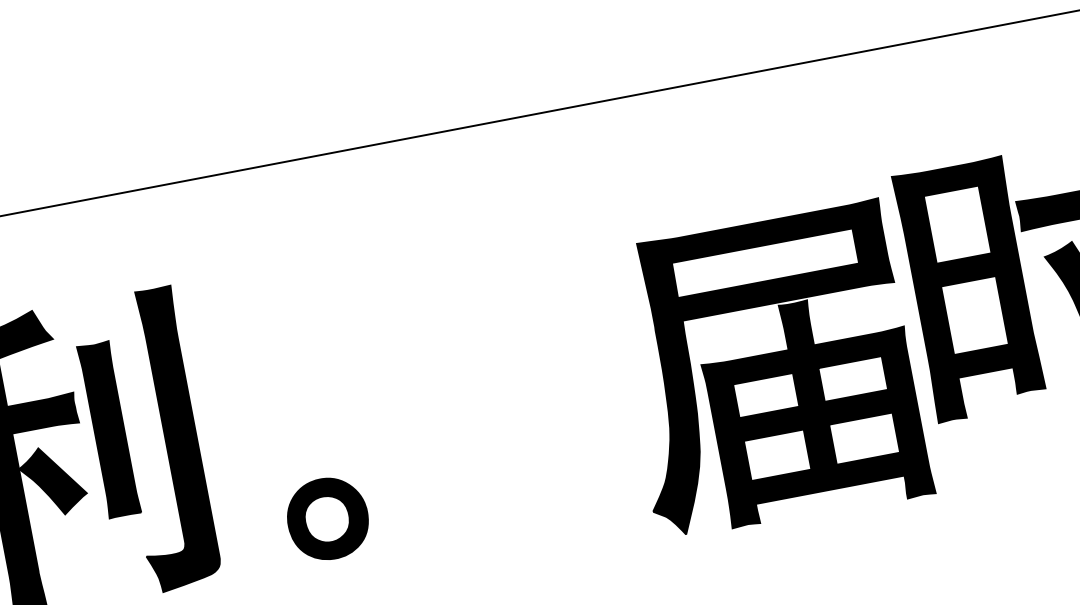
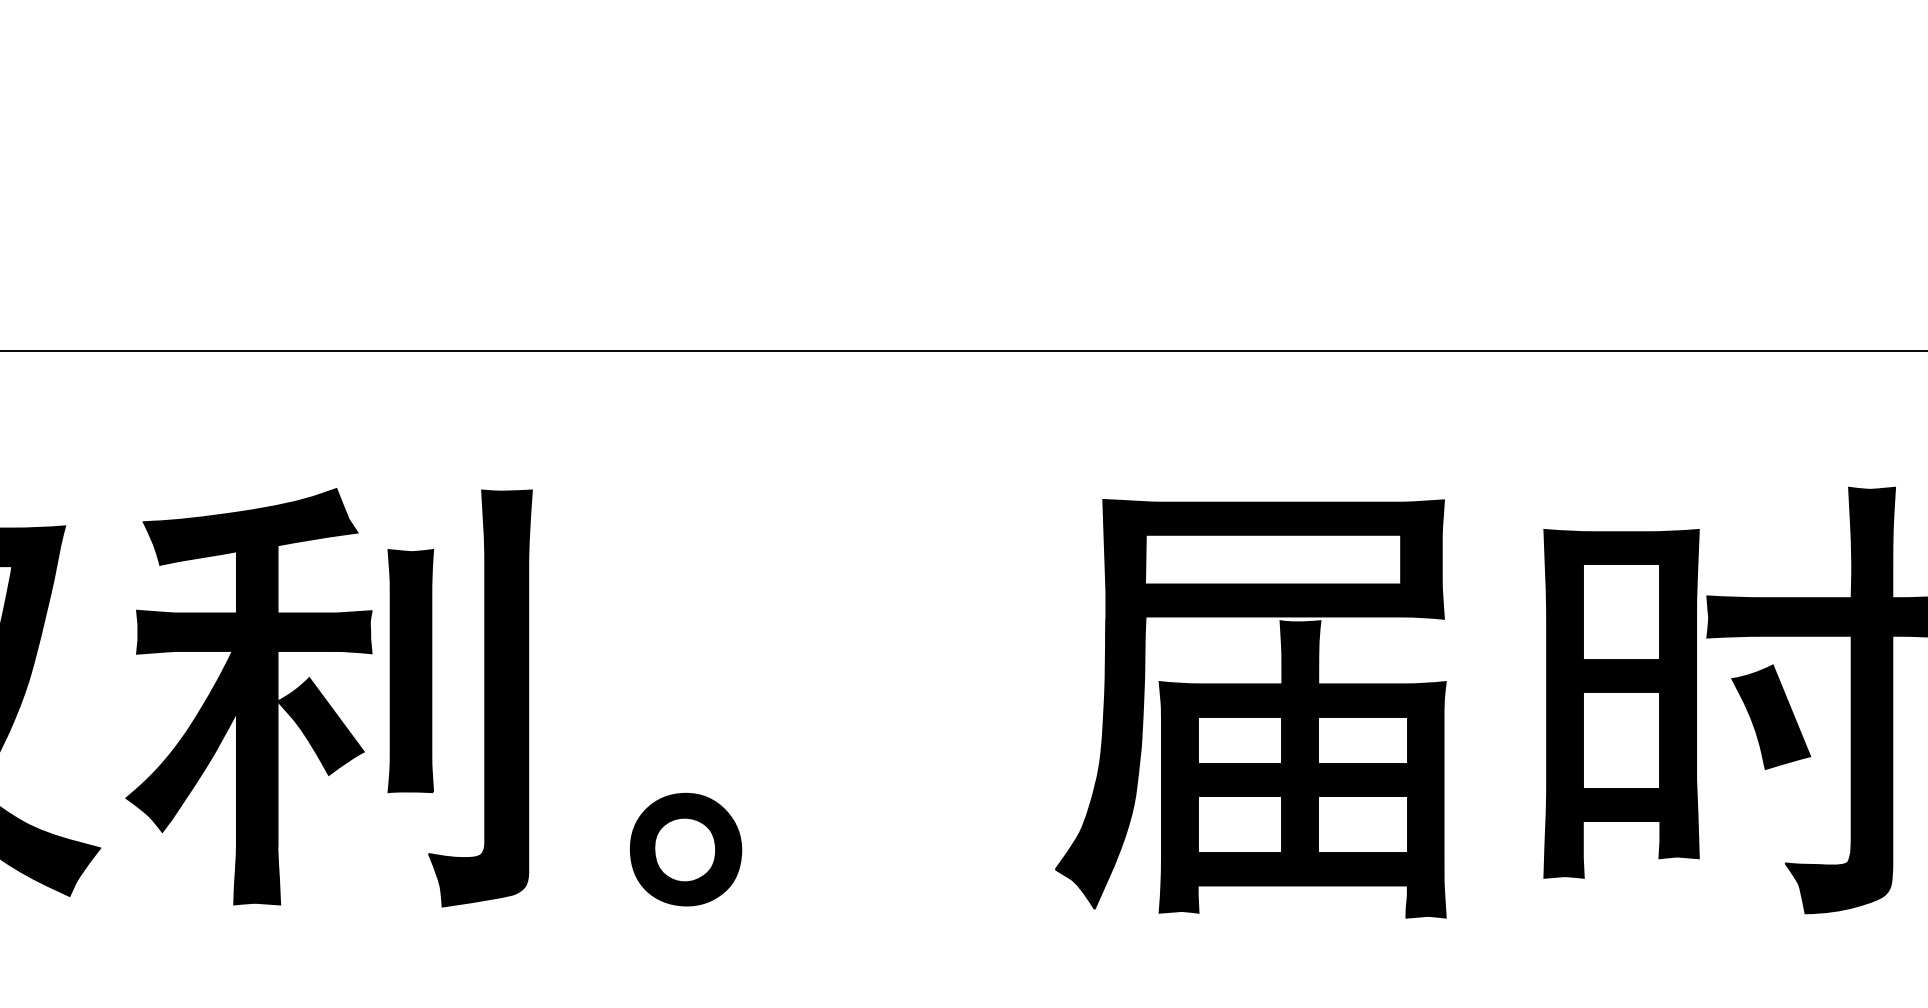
part: (769, 371) -> (1250, 708), moved

